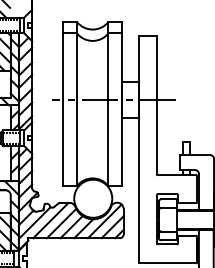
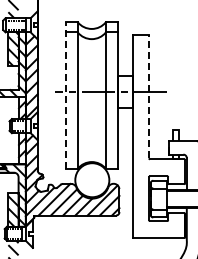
line: (63, 103) -> (65, 95), solid -> dashed
line: (157, 105) -> (149, 96), solid -> dashed

